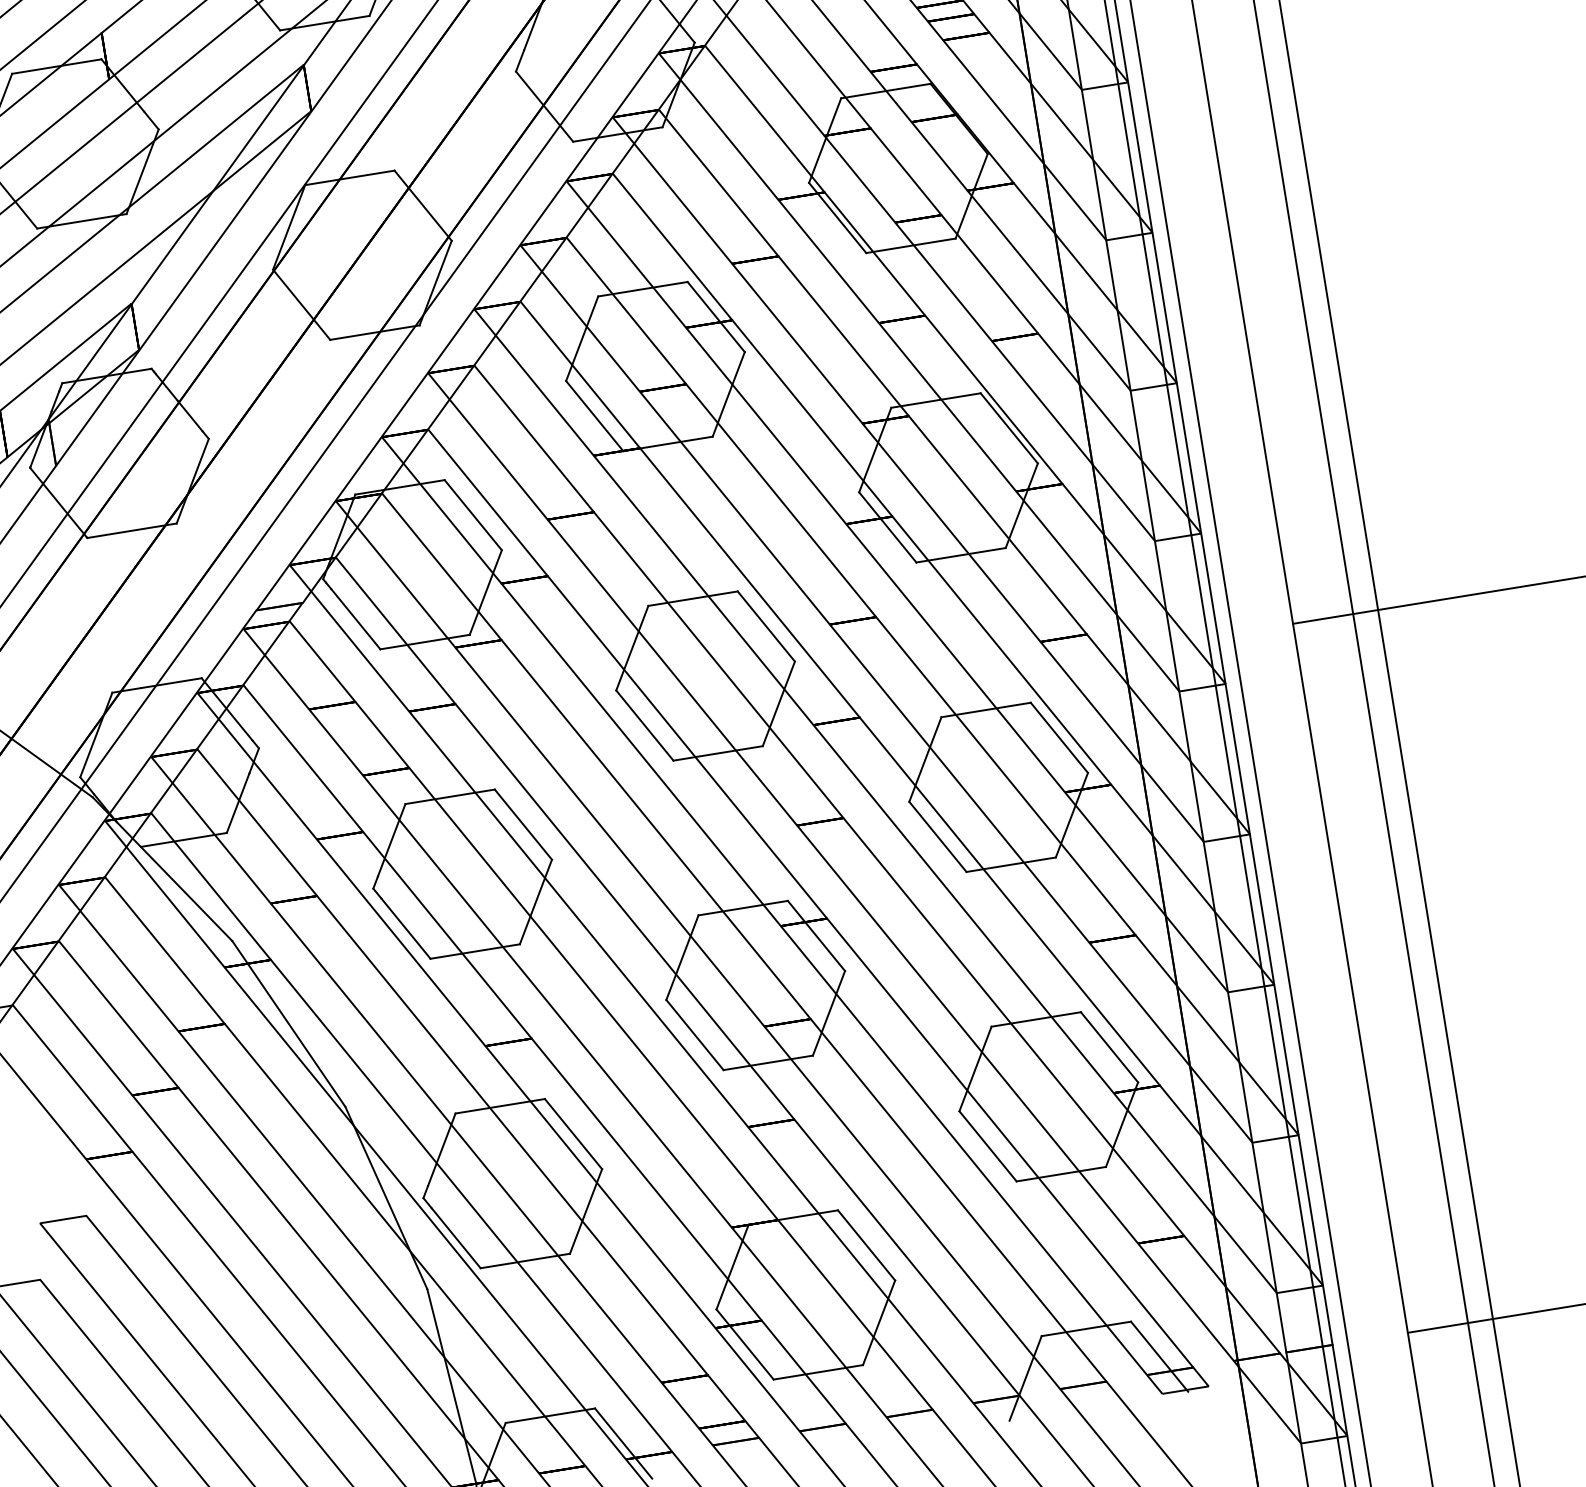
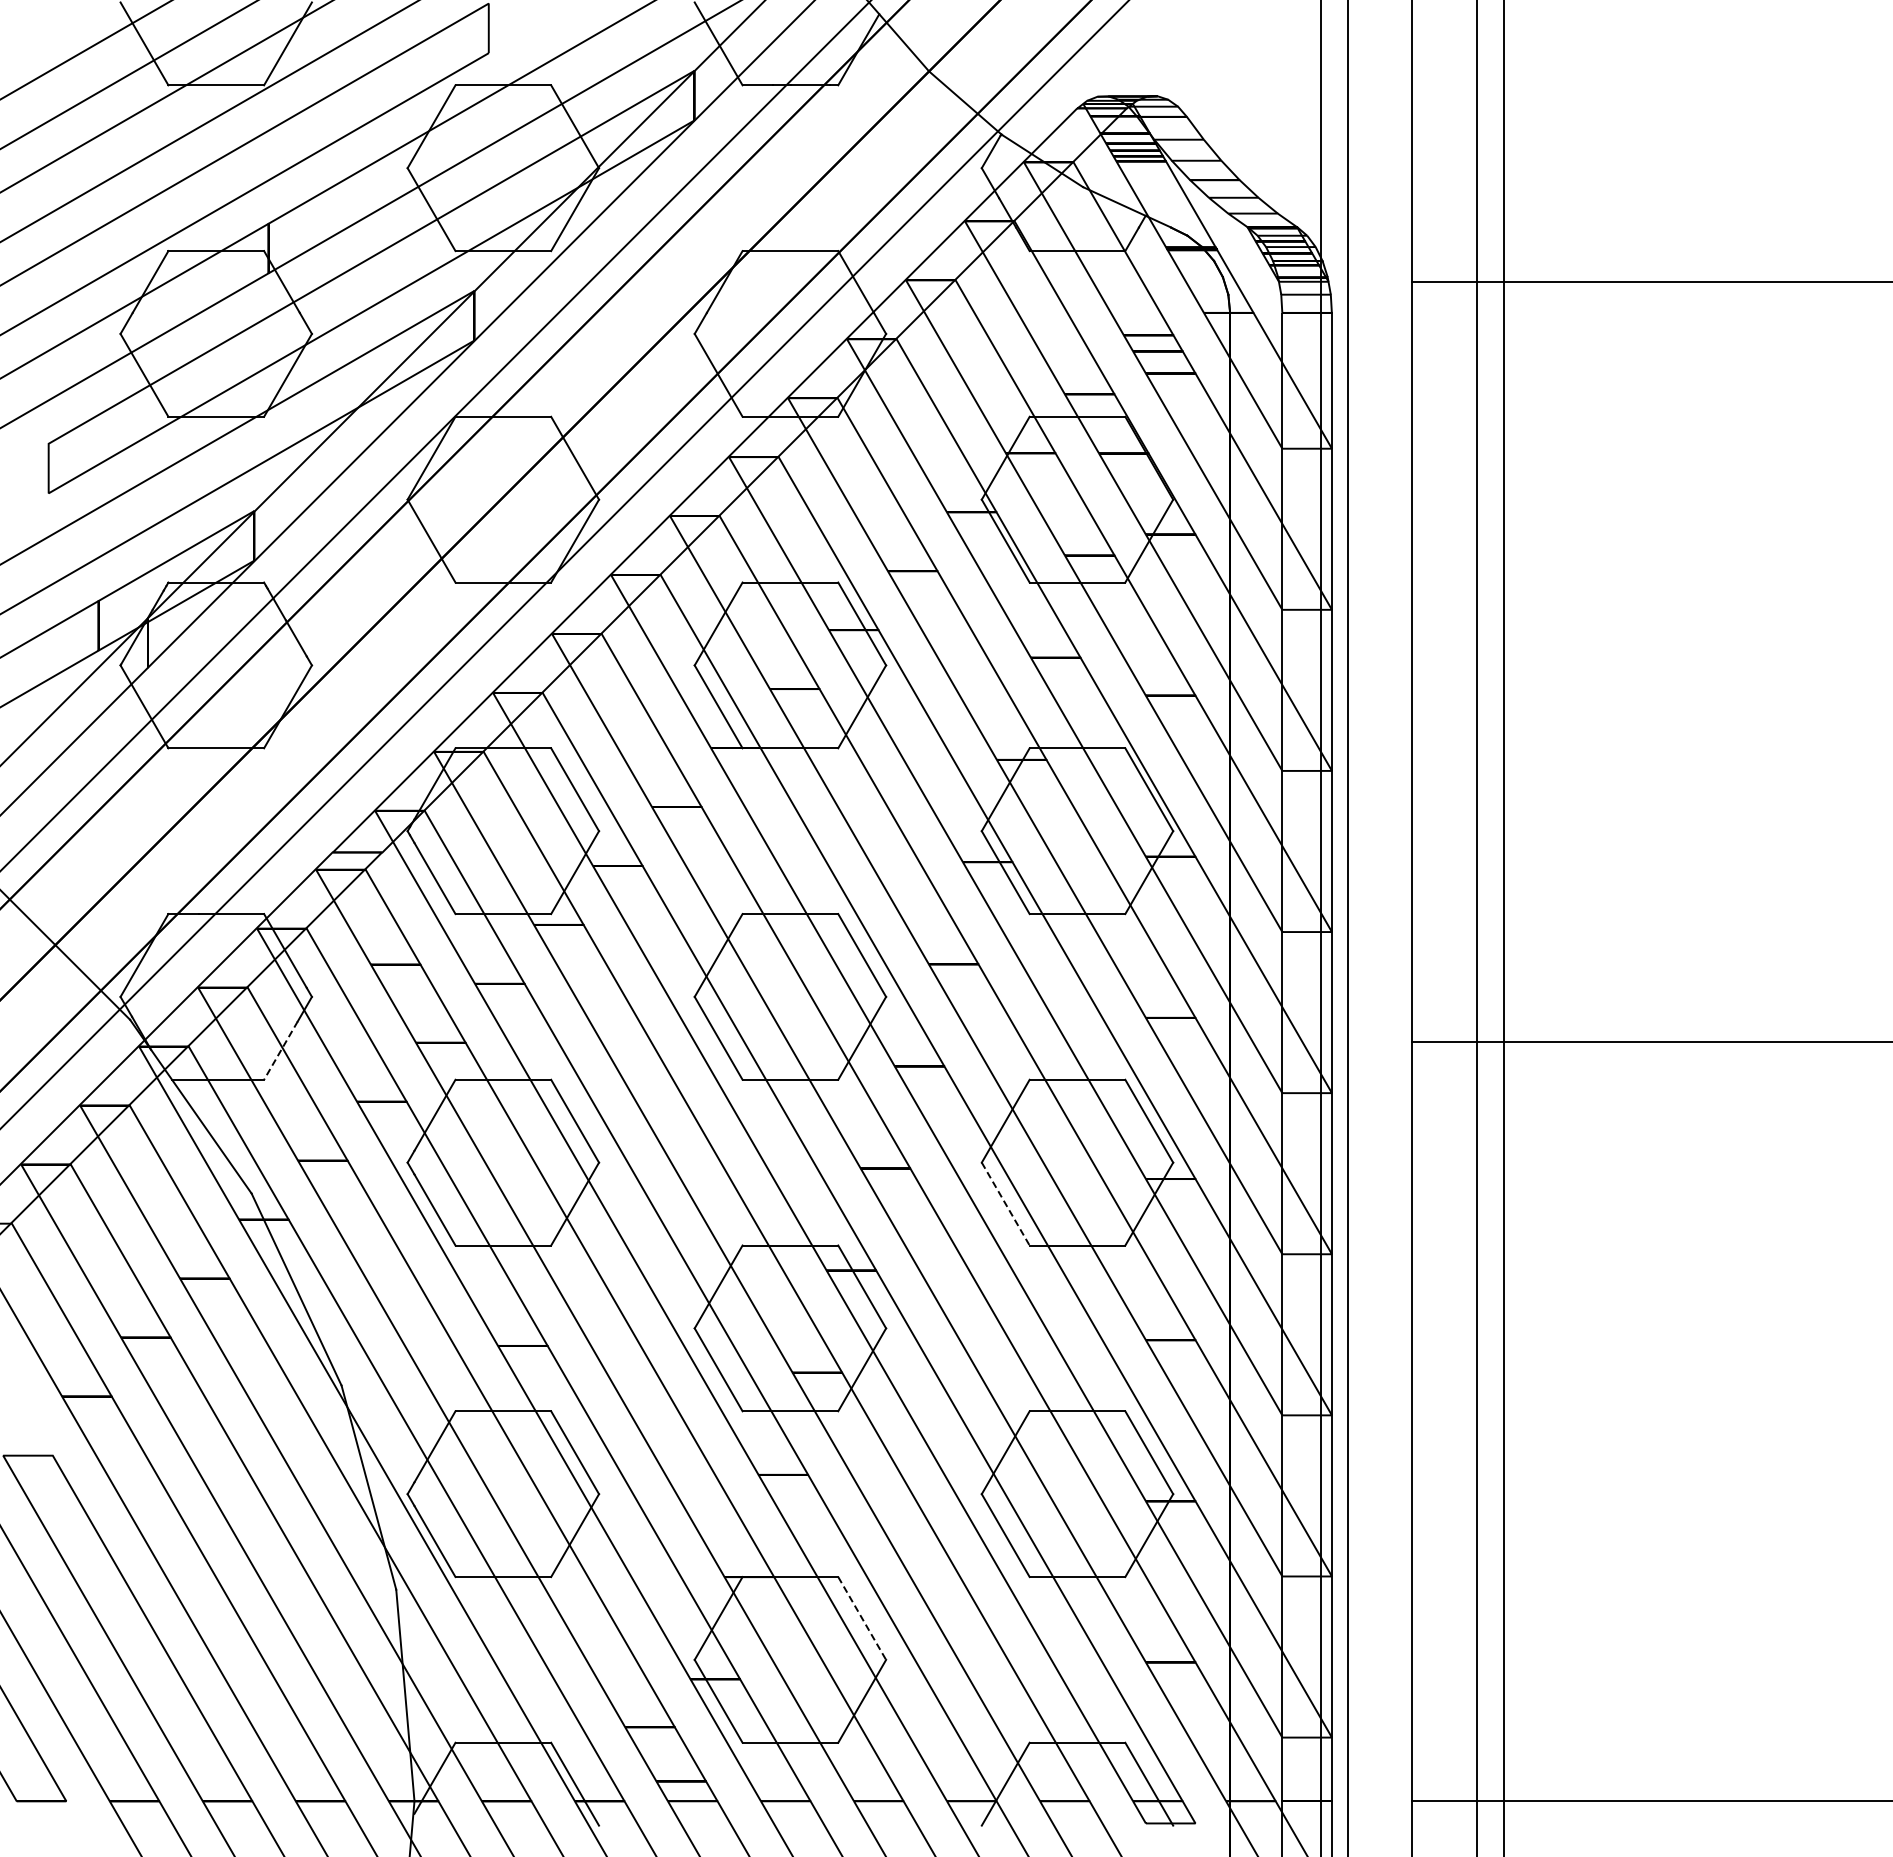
line: (237, 803) -> (280, 1050), solid -> dashed
line: (937, 837) -> (1005, 1204), solid -> dashed
line: (866, 1245) -> (862, 1618), solid -> dashed

